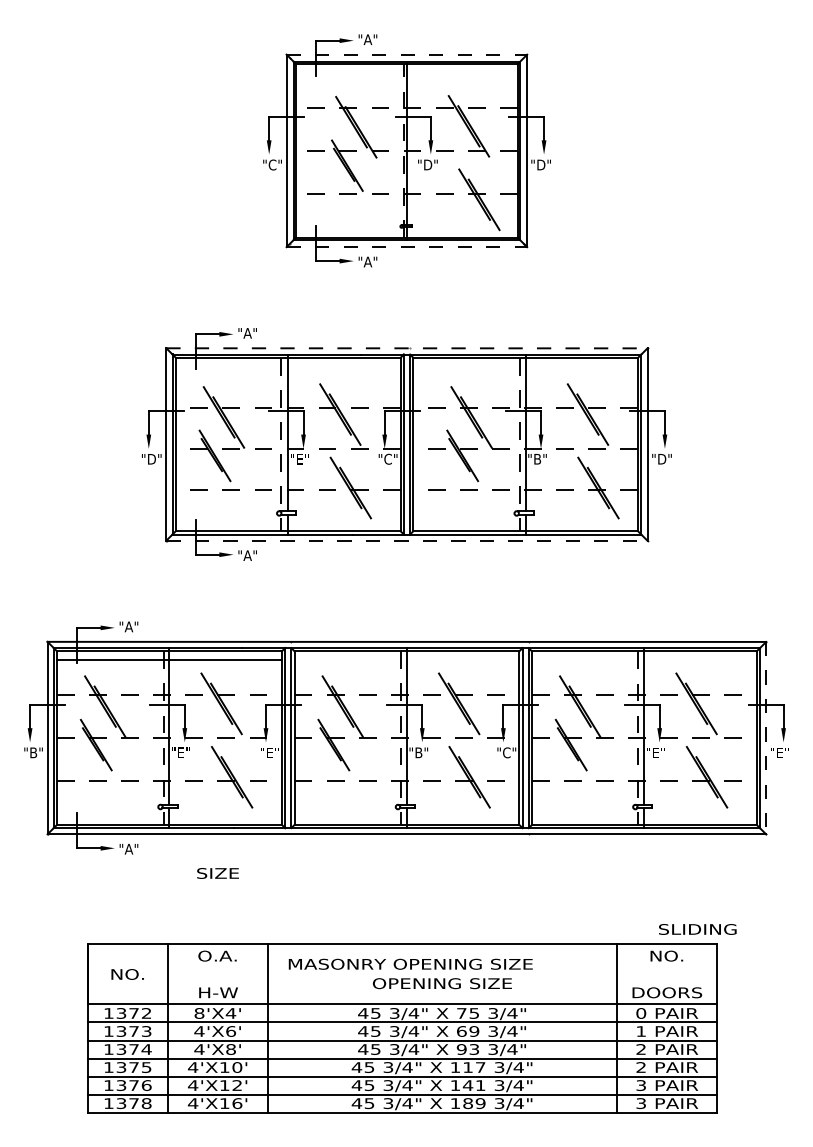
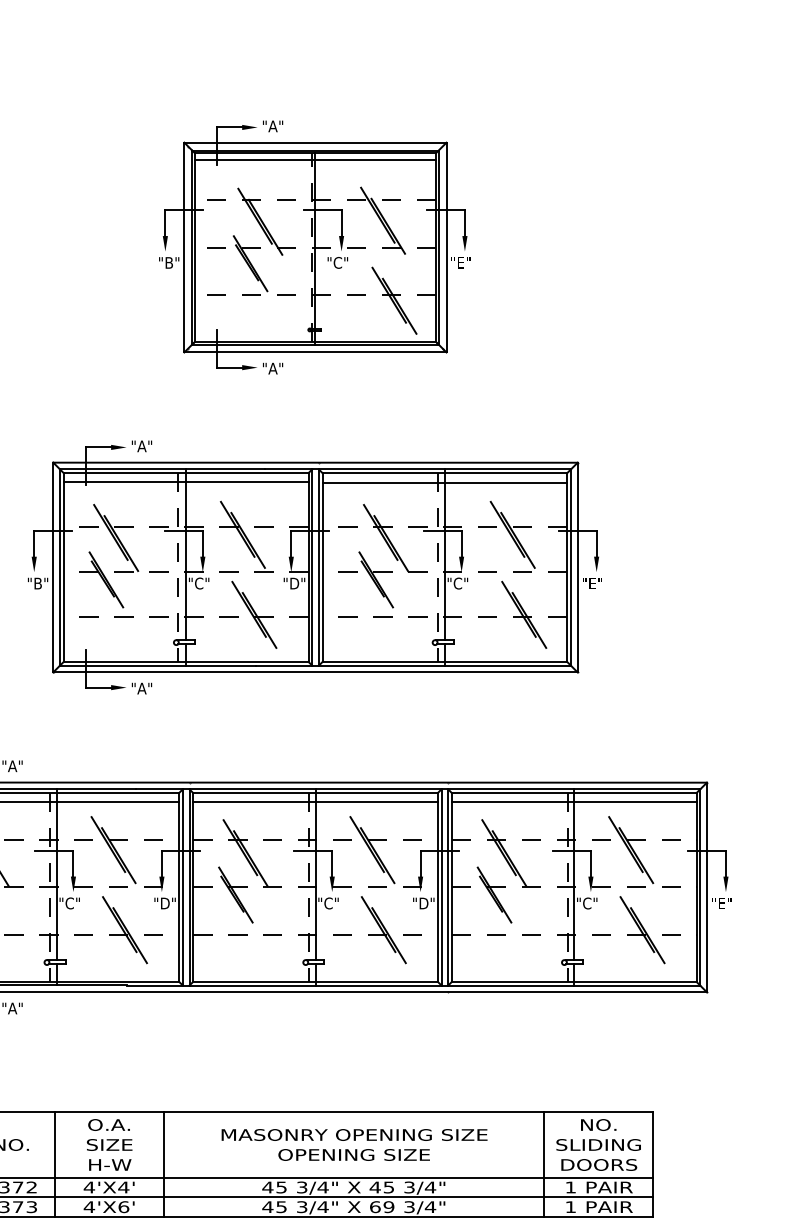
line: (407, 54) -> (316, 142), dashed -> solid
line: (406, 70) -> (315, 159), added
text: (269, 164) -> (165, 262), "C" -> "B"
text: (430, 164) -> (341, 262), "D" -> "C"
text: (540, 164) -> (461, 262), "D" -> "E"
line: (407, 247) -> (316, 352), dashed -> solid
line: (406, 348) -> (315, 462), dashed -> solid
line: (287, 366) -> (185, 482), added
line: (525, 366) -> (444, 482), added
text: (299, 458) -> (198, 582), "E" -> "C"
text: (384, 458) -> (291, 582), "C" -> "D"
text: (539, 458) -> (459, 582), "B" -> "C"
text: (661, 458) -> (592, 582), "D" -> "E"
text: (148, 459) -> (33, 583), "D" -> "B"
line: (406, 540) -> (315, 672), dashed -> solid
line: (406, 660) -> (315, 802), added
line: (644, 660) -> (574, 802), added
line: (766, 738) -> (707, 887), dashed -> solid
text: (181, 752) -> (69, 903), "E" -> "C"
text: (268, 752) -> (164, 903), "E" -> "D"
text: (421, 752) -> (331, 903), "B" -> "C"
text: (503, 752) -> (420, 903), "C" -> "D"
text: (655, 752) -> (586, 903), "E" -> "C"
text: (217, 873) -> (109, 1145), moved
text: (697, 929) -> (598, 1145), moved
text: (410, 963) -> (354, 1134), moved
text: (199, 1013) -> (89, 1187), 8'X4' -> 4'X4'
text: (461, 1013) -> (374, 1187), 75 -> 45
text: (641, 1013) -> (571, 1187), 0 -> 1

